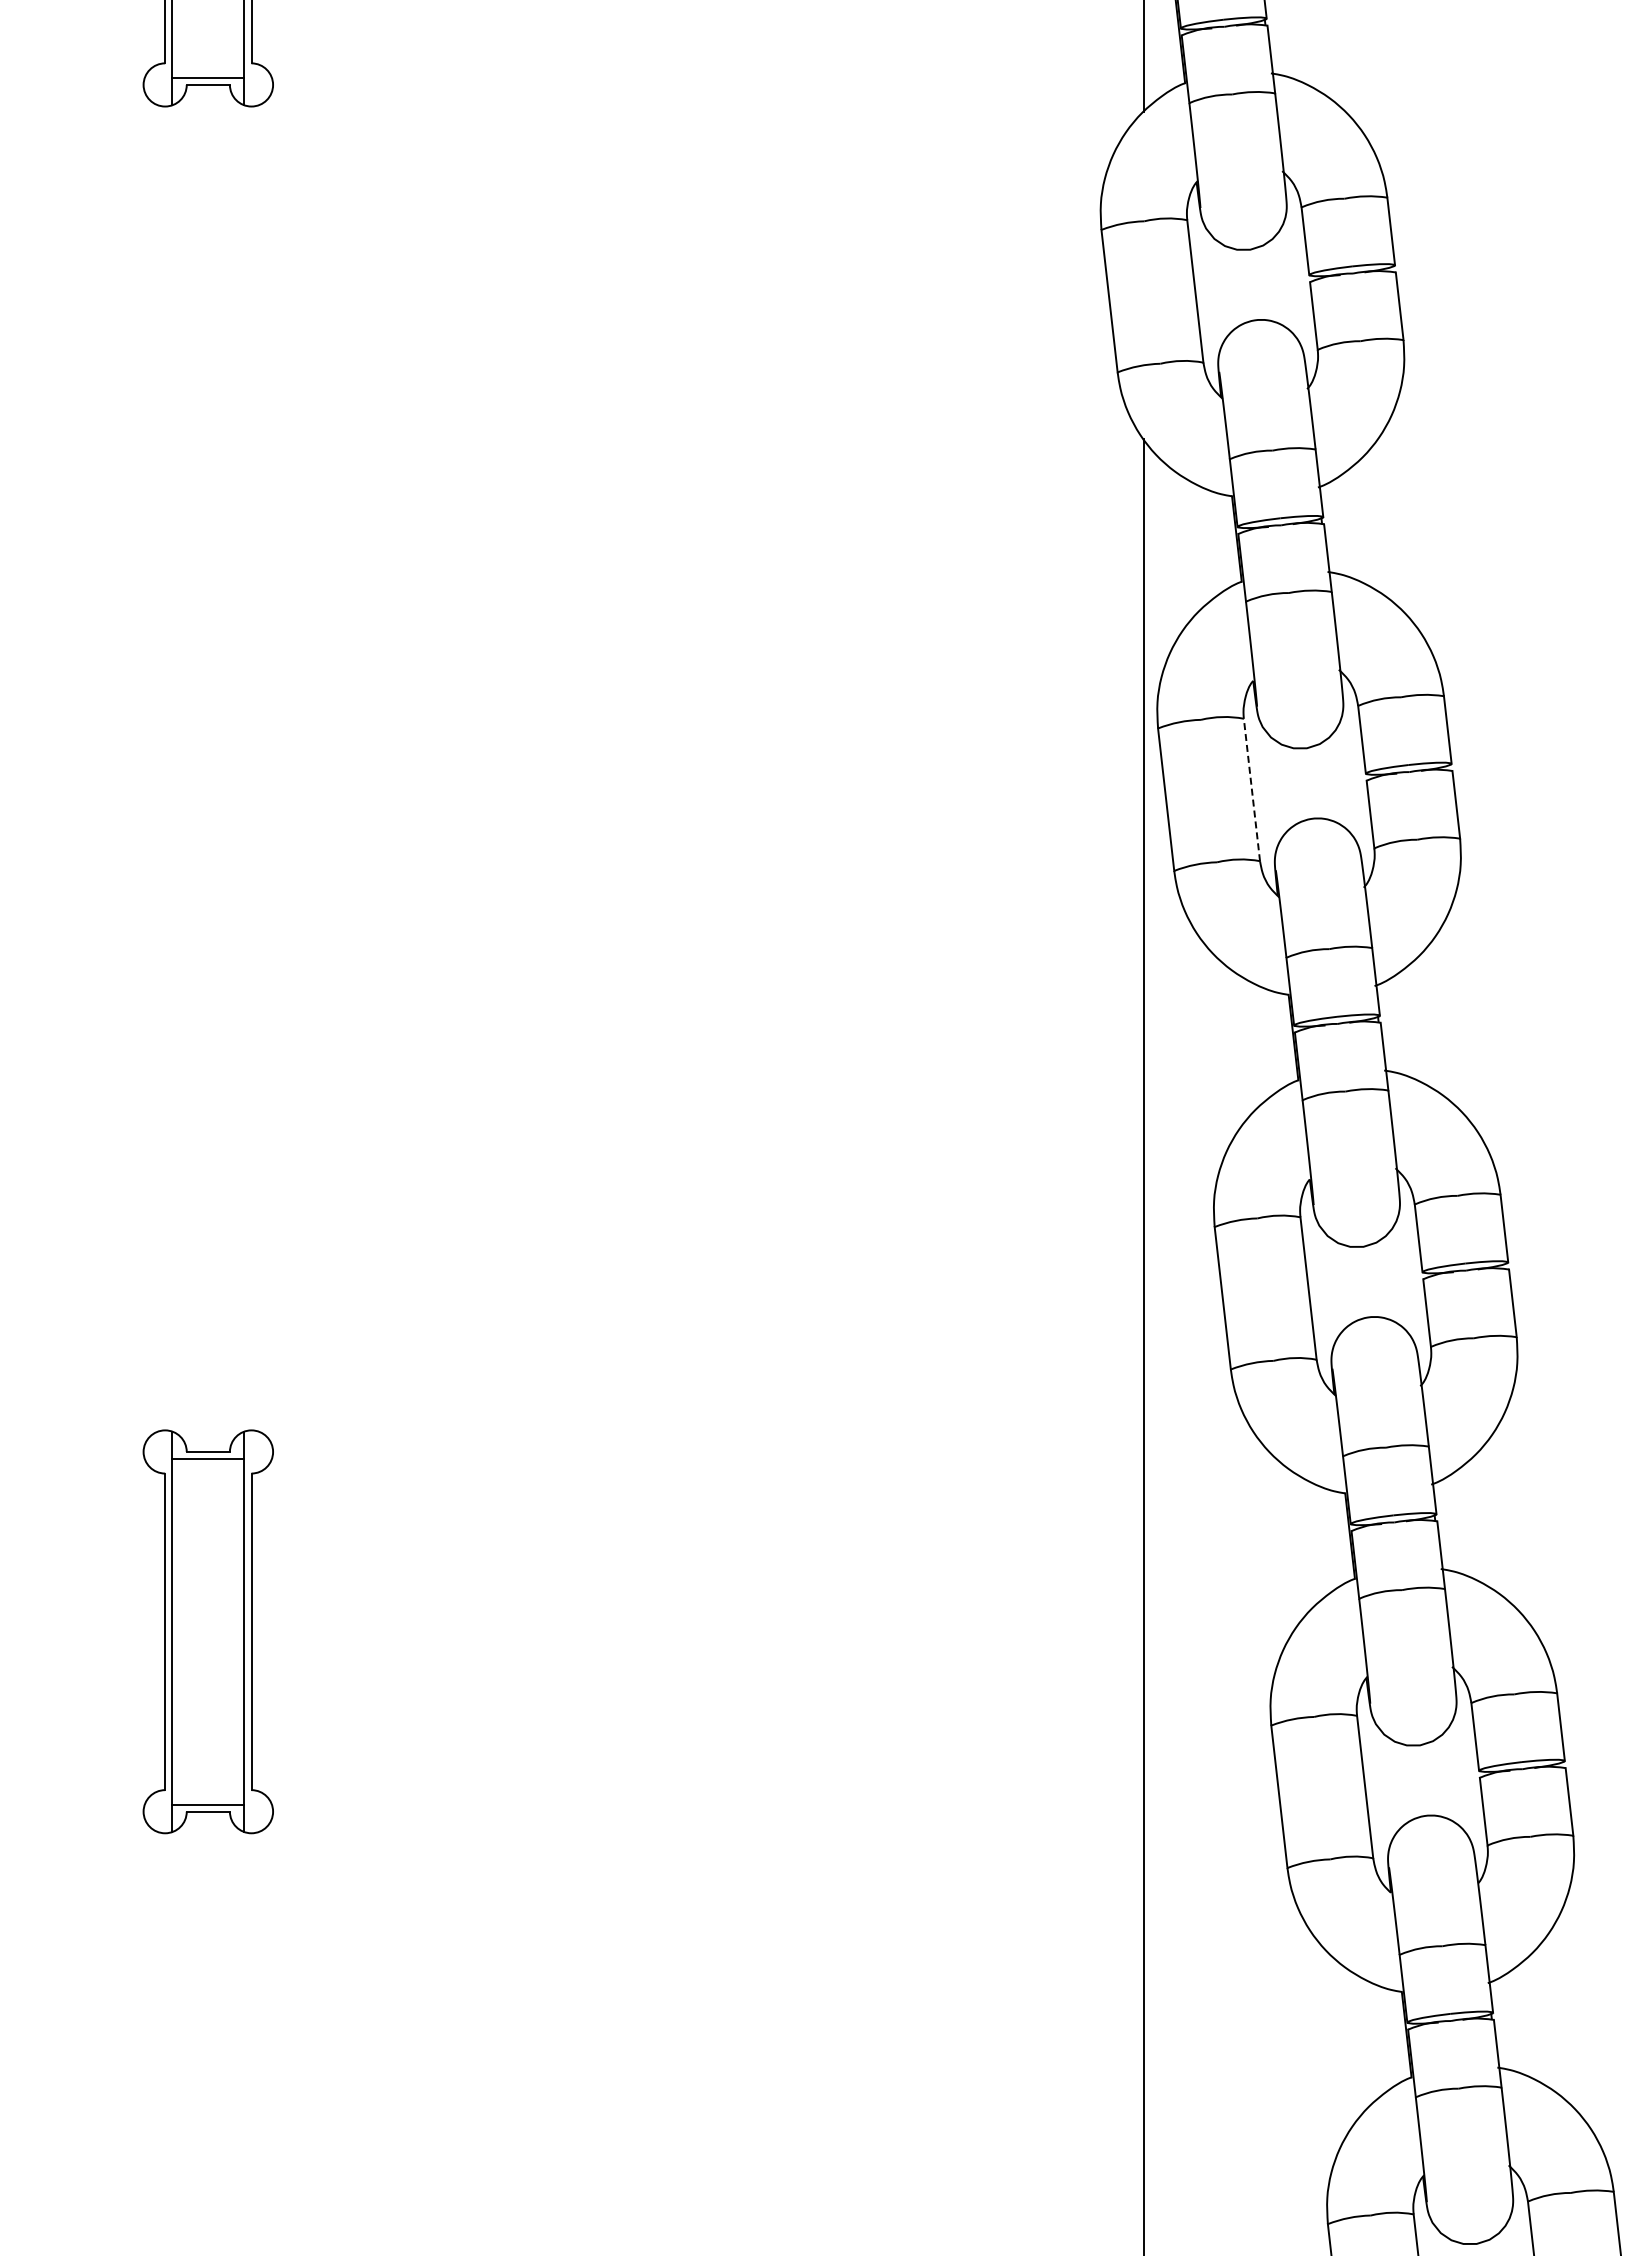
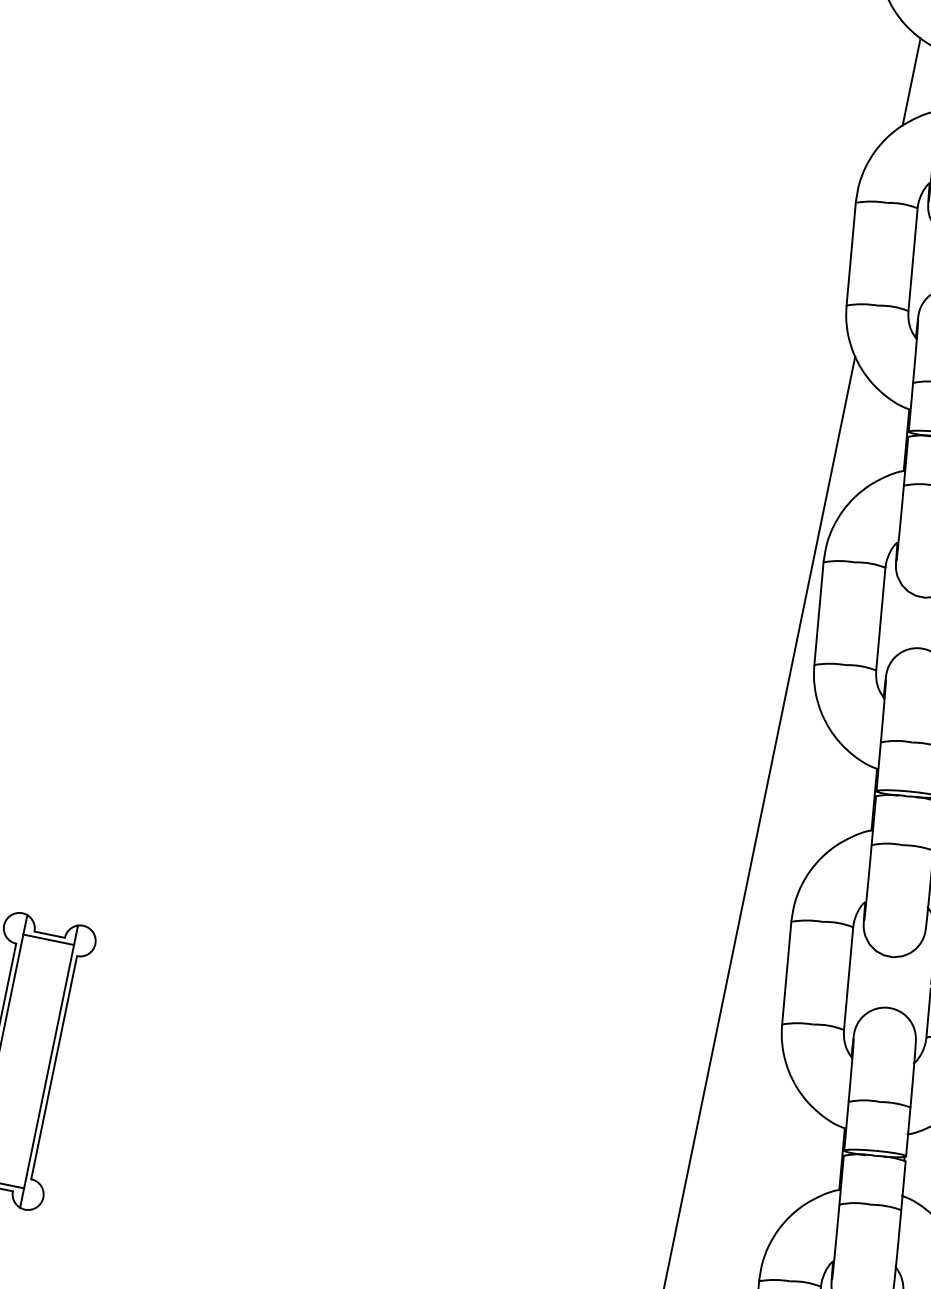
line: (1251, 789) -> (880, 618), dashed -> solid

